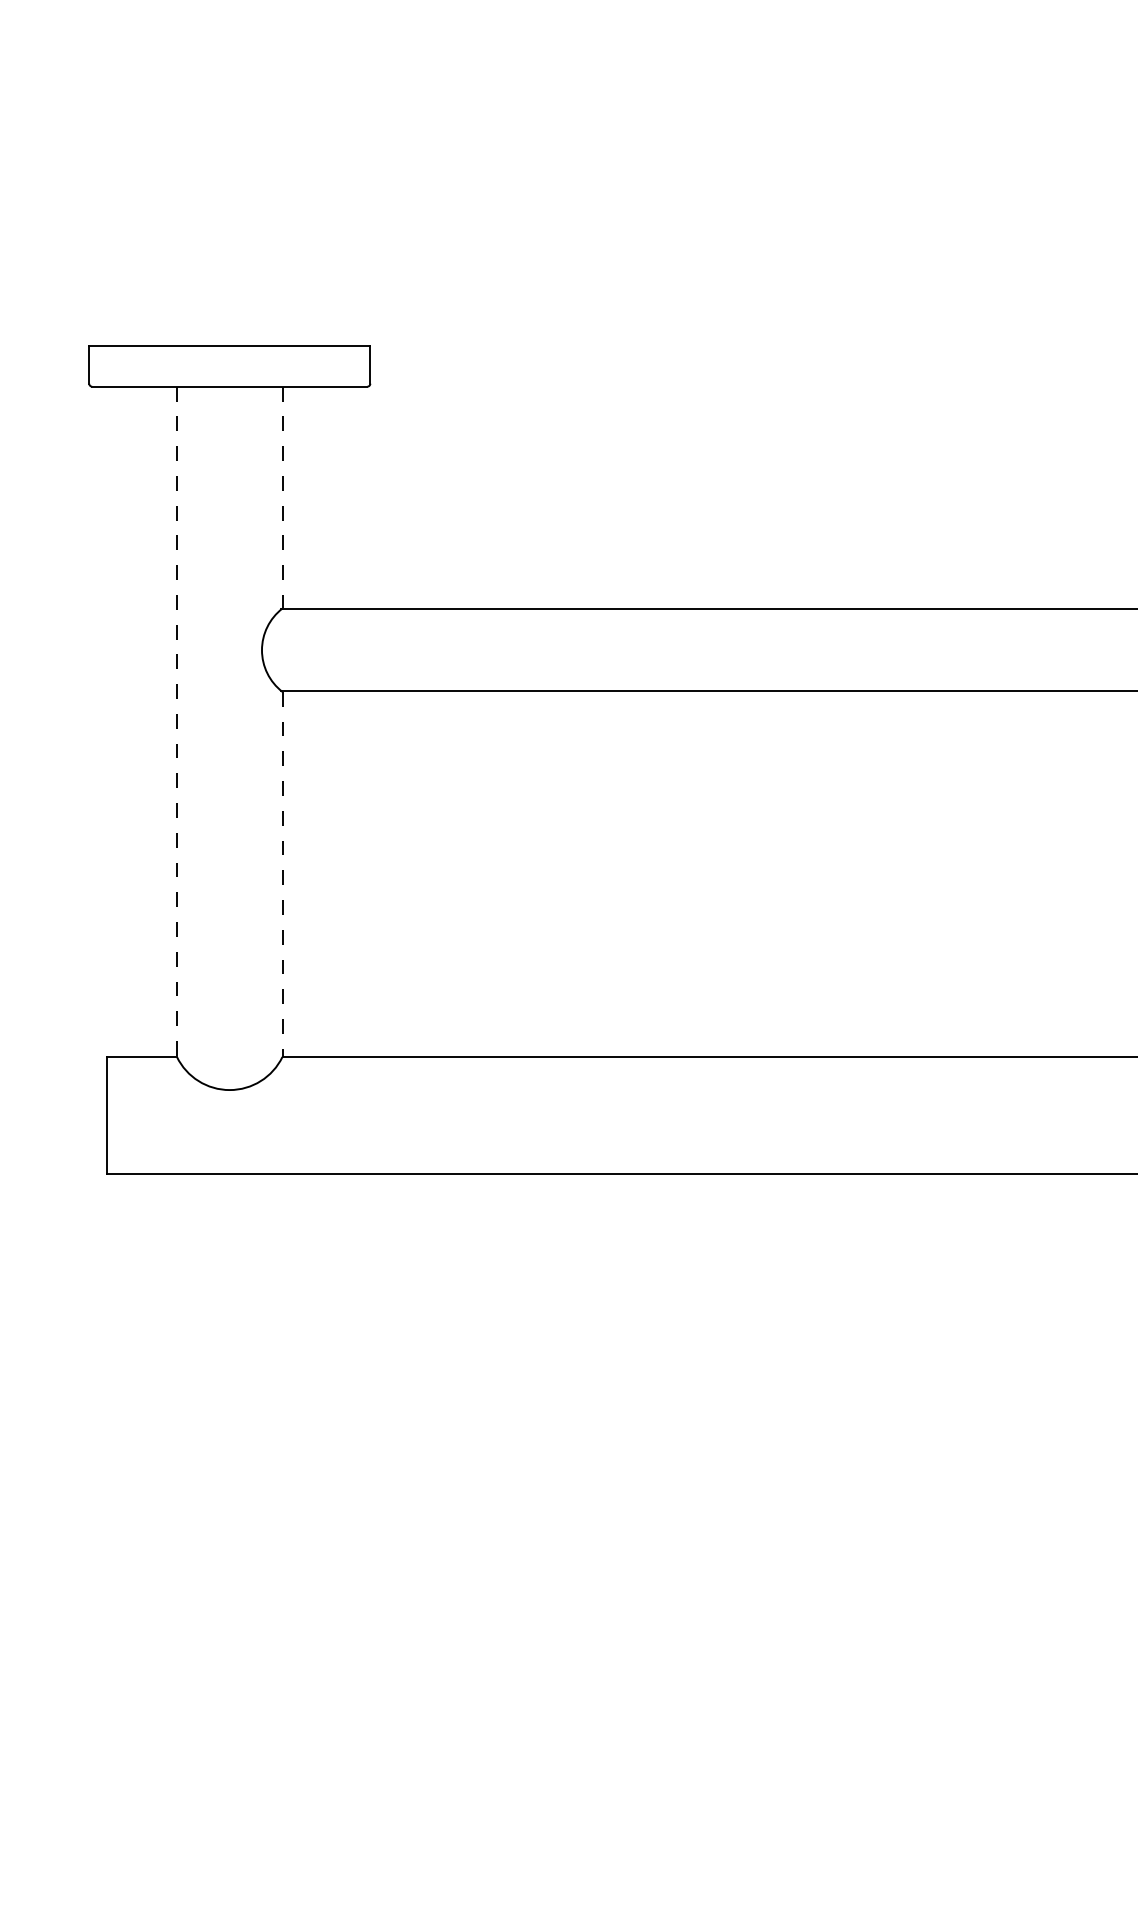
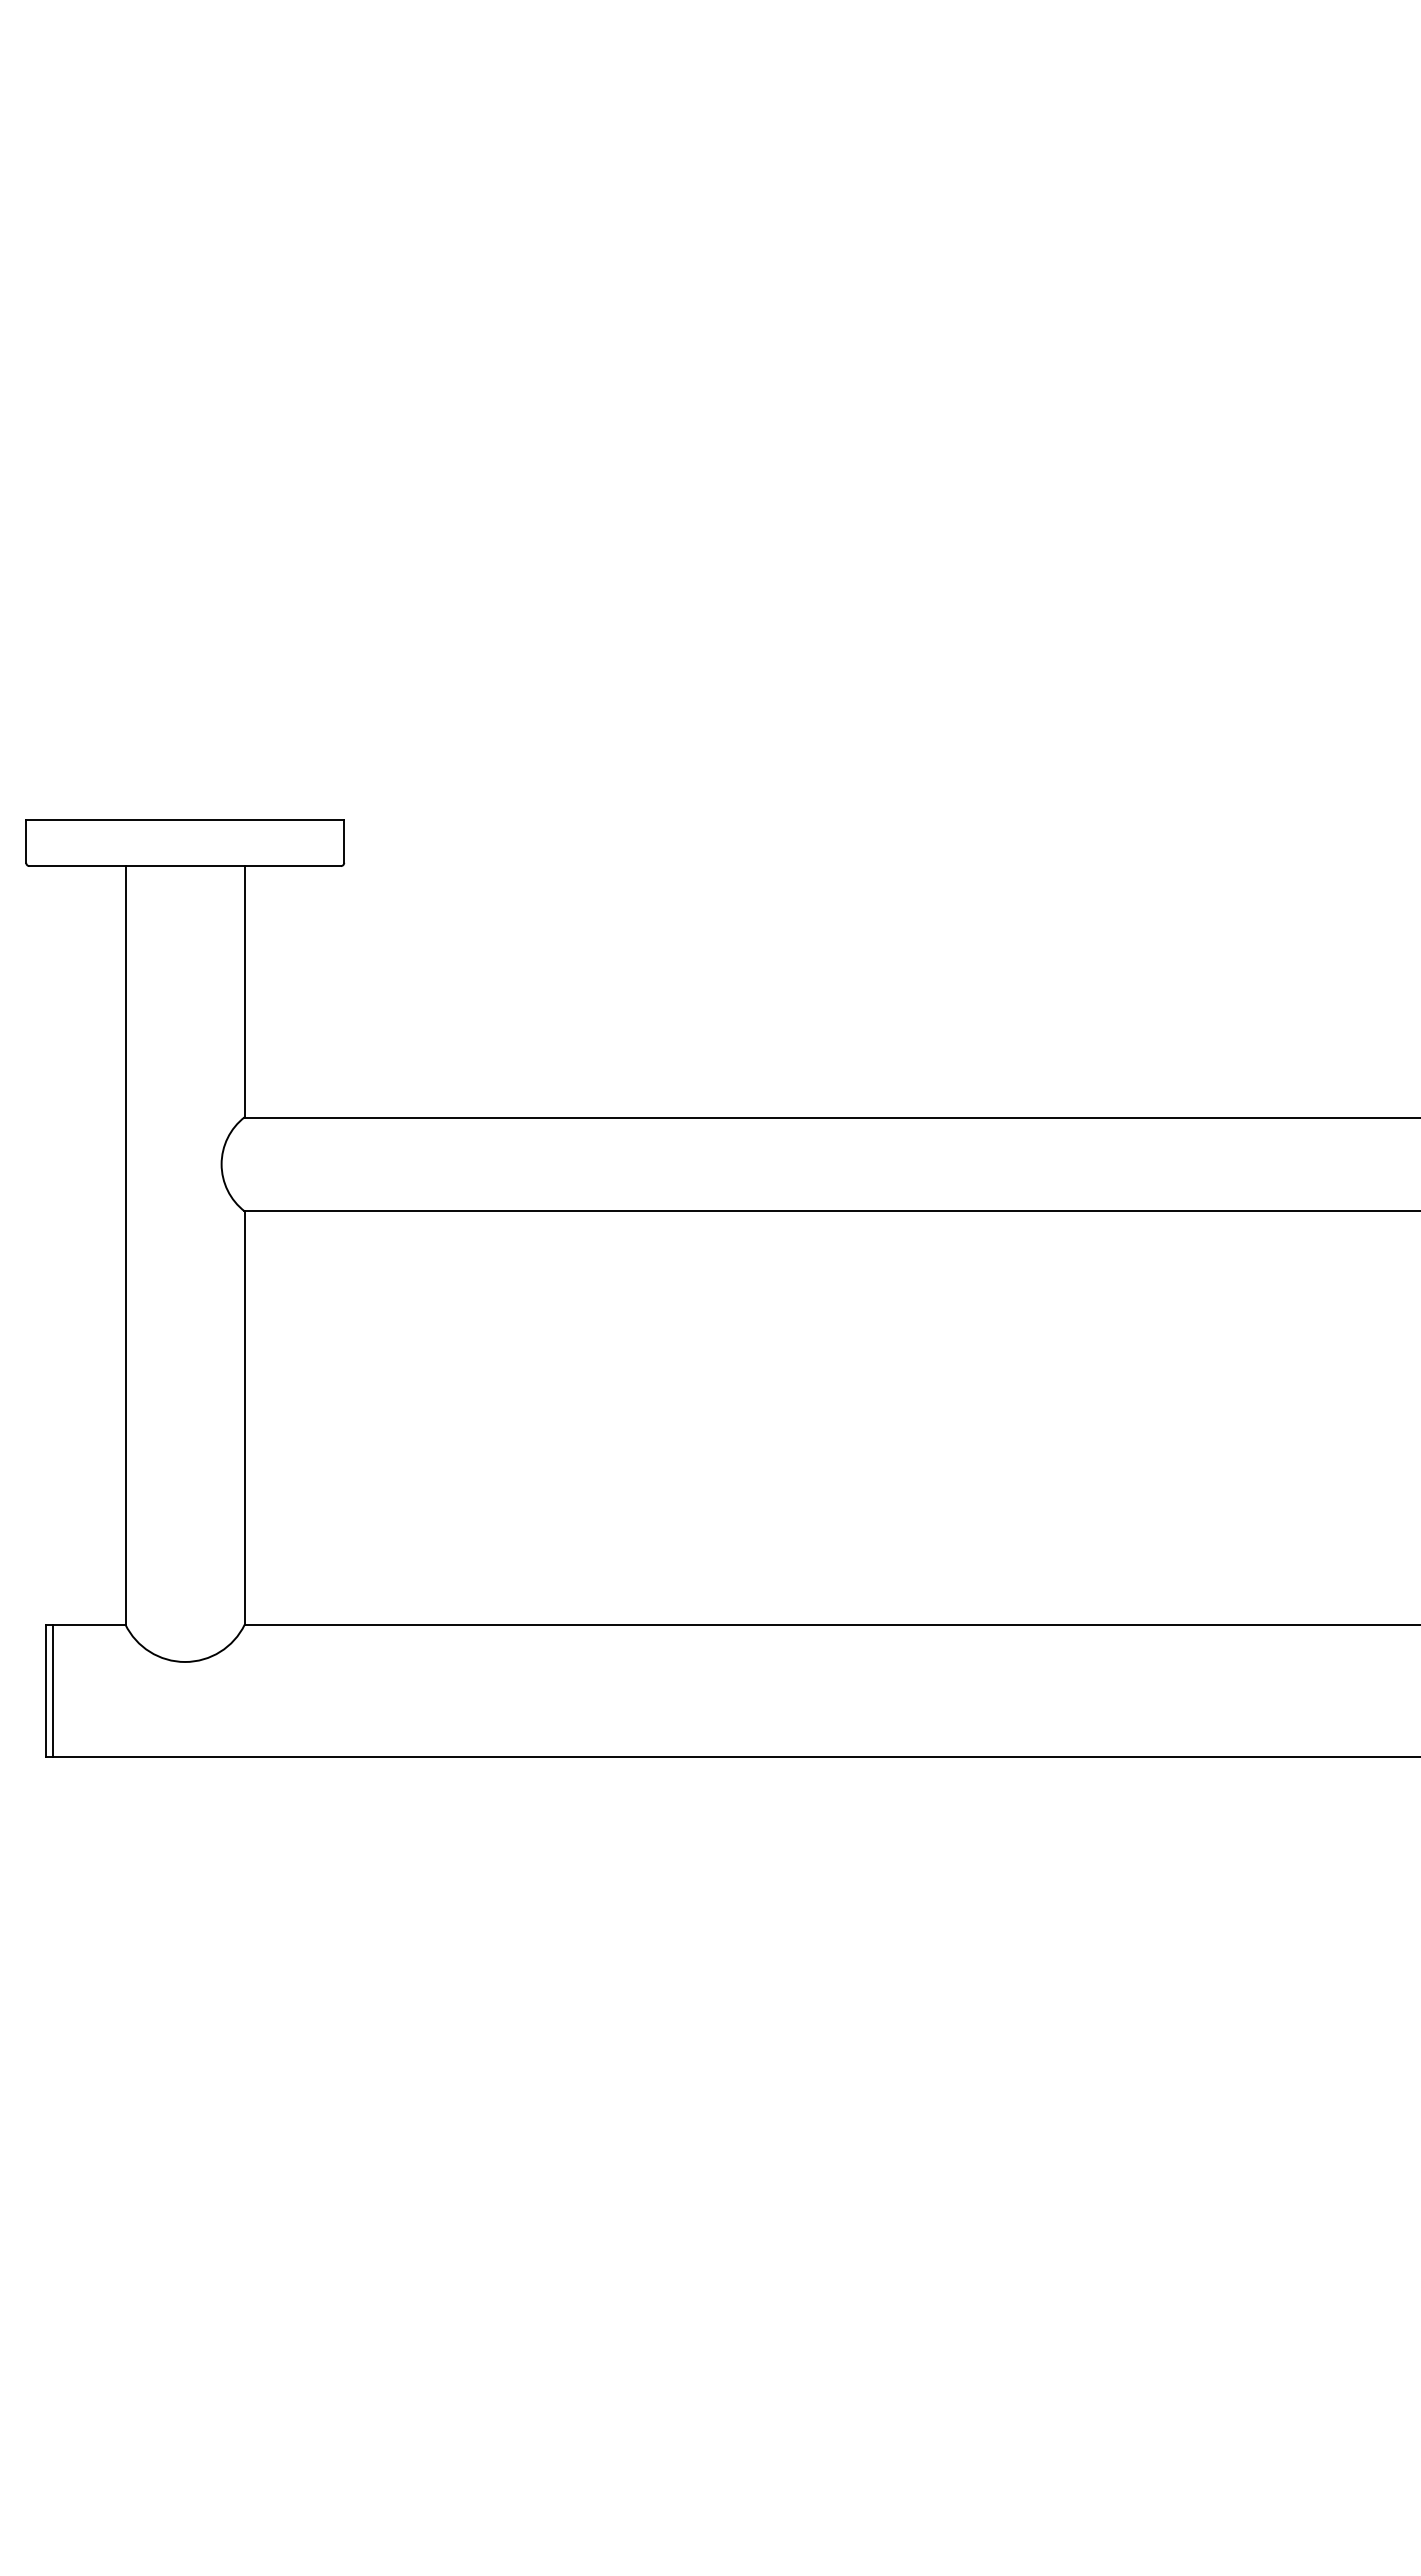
line: (282, 498) -> (244, 992), dashed -> solid
line: (177, 721) -> (125, 1245), dashed -> solid
line: (282, 874) -> (244, 1418), dashed -> solid
line: (112, 1115) -> (52, 1690), added

